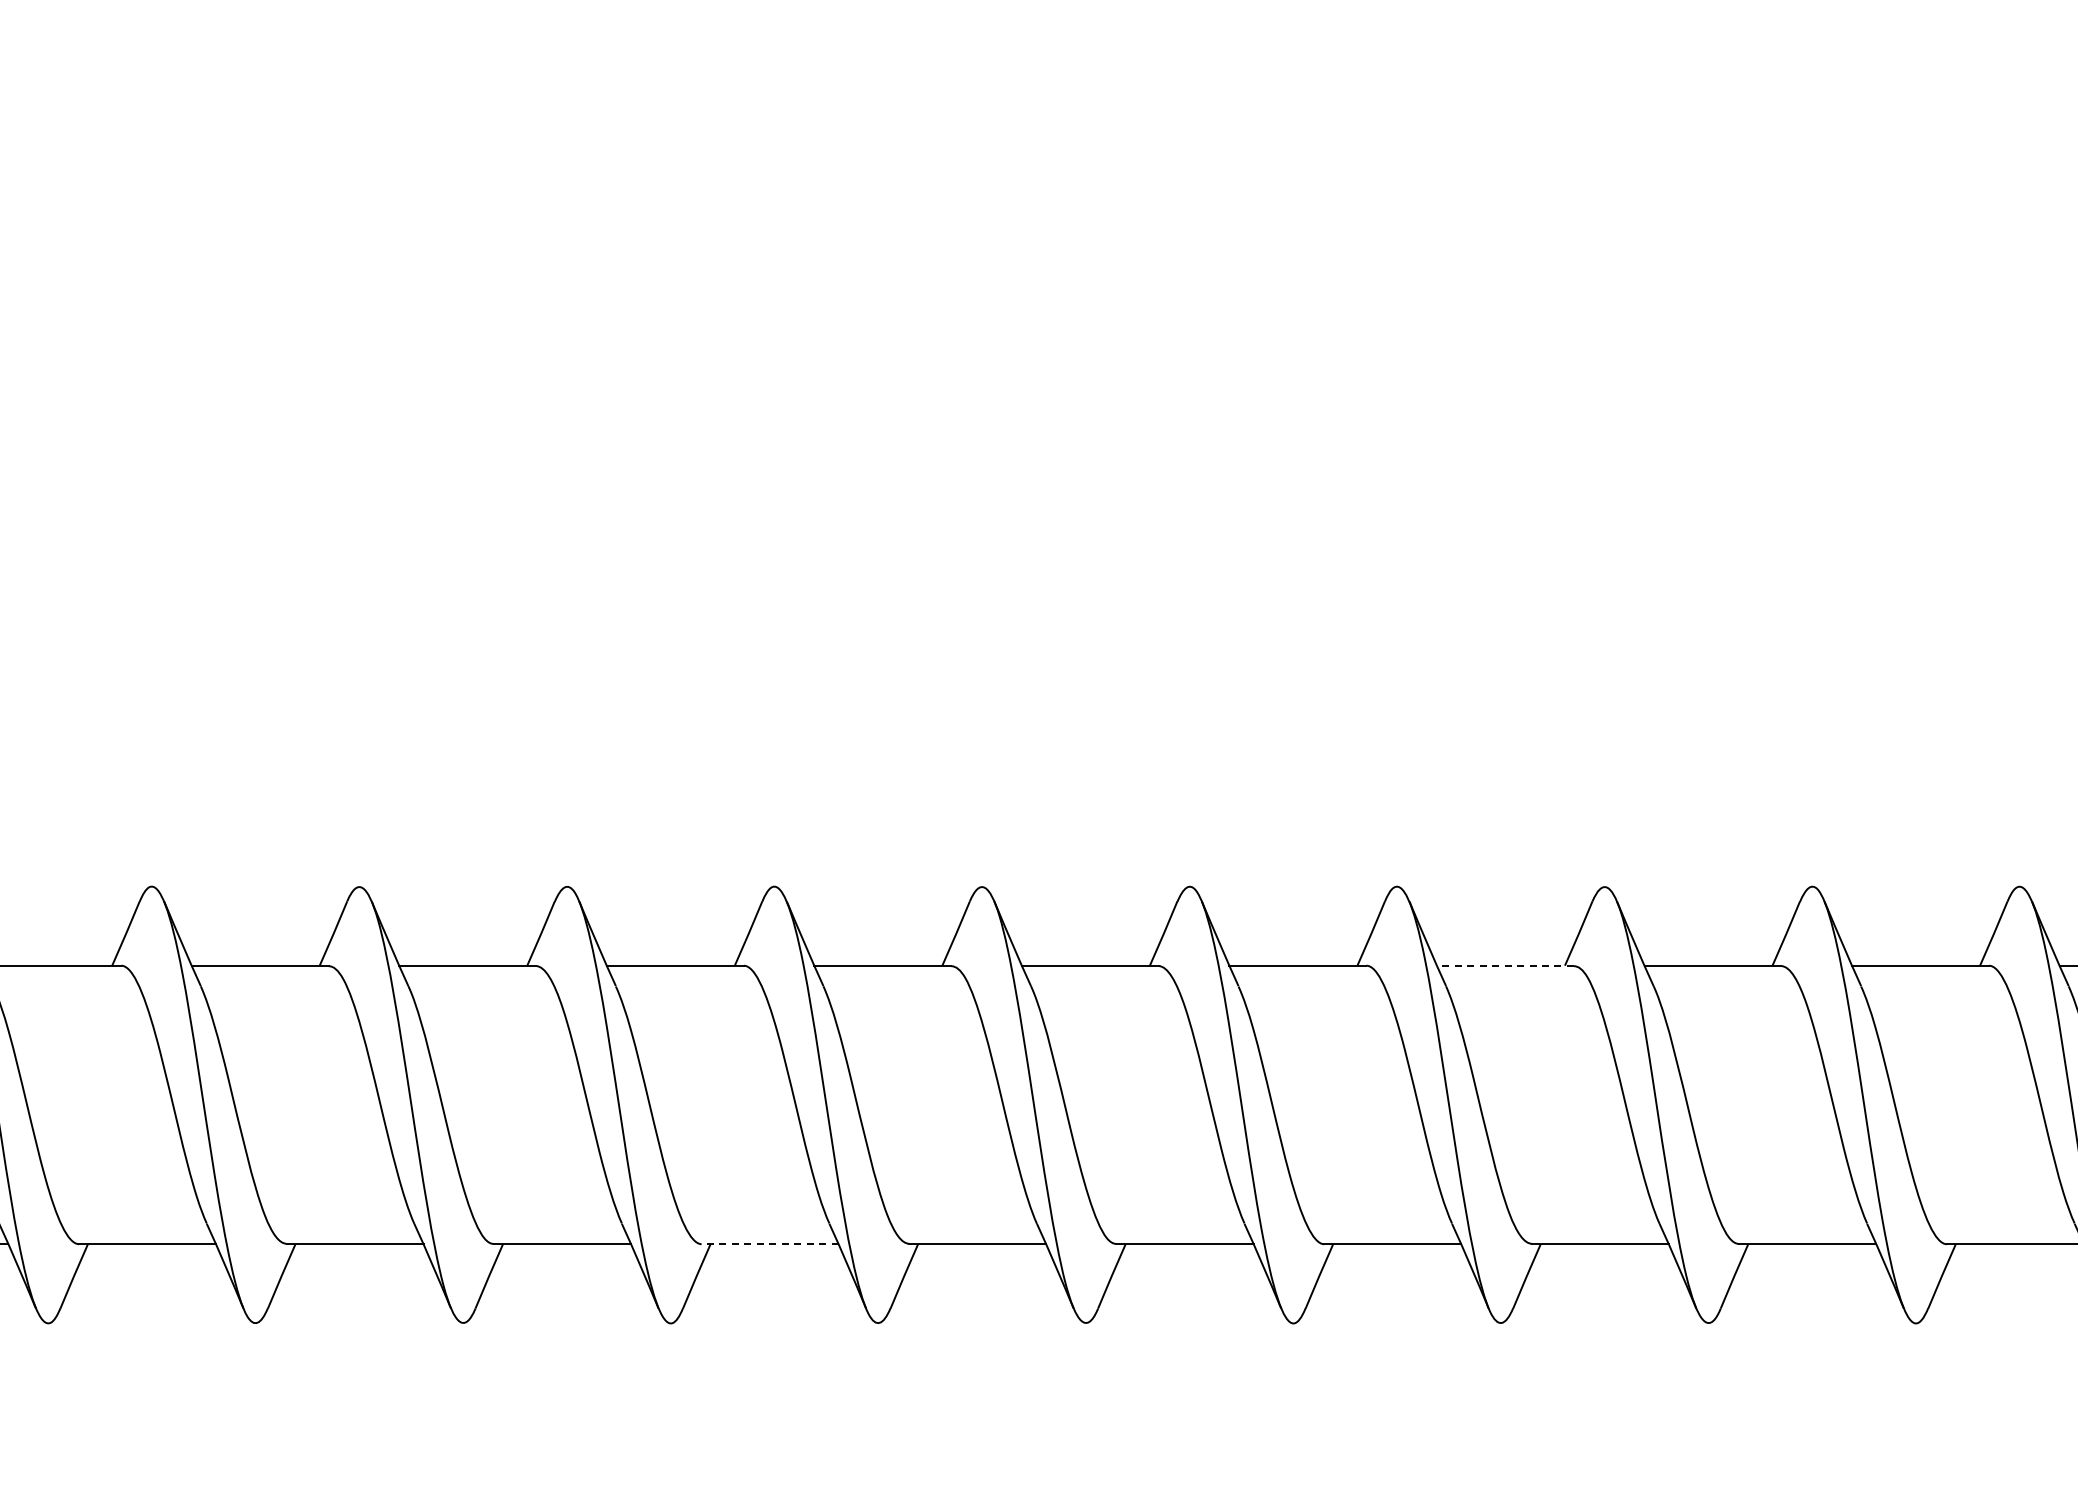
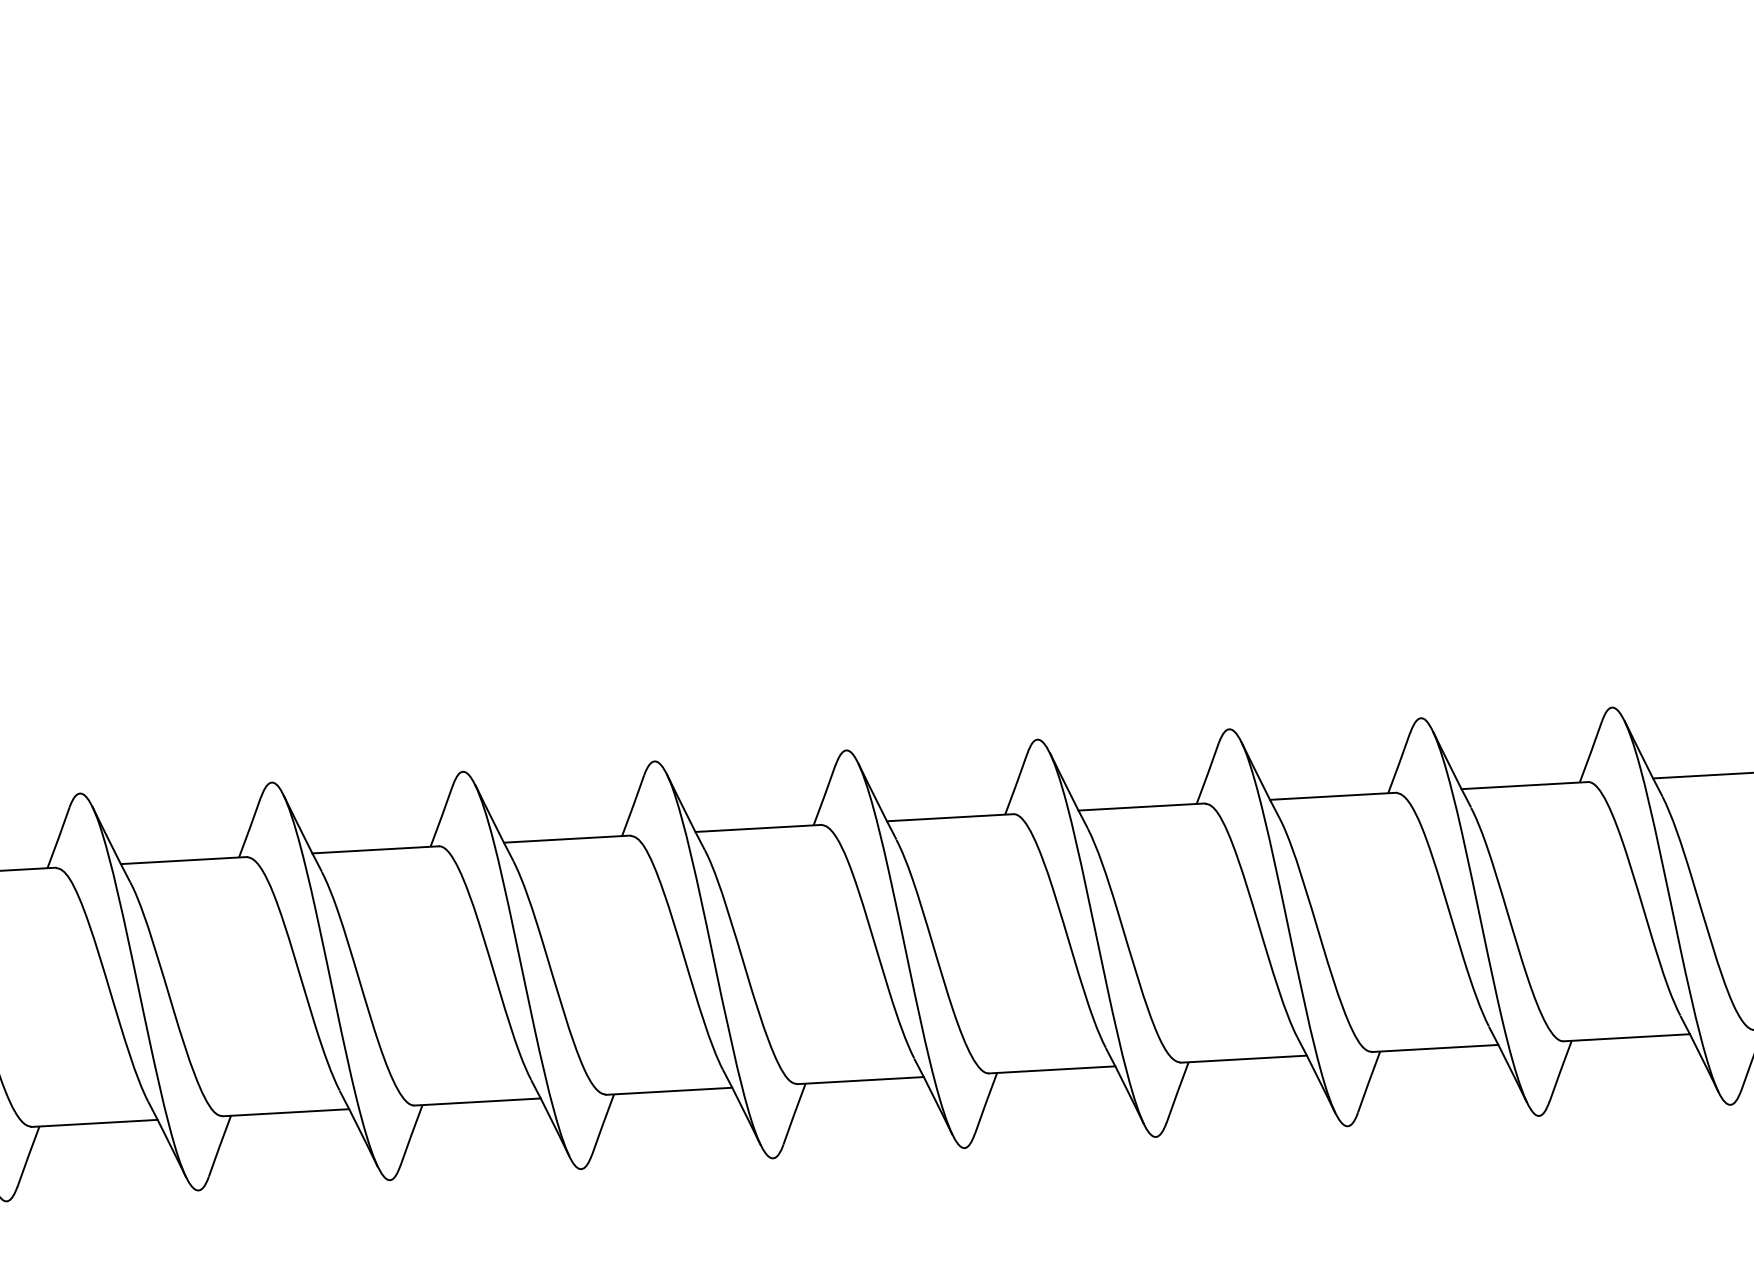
line: (1504, 965) -> (1140, 806), dashed -> solid
line: (769, 1244) -> (476, 1102), dashed -> solid

